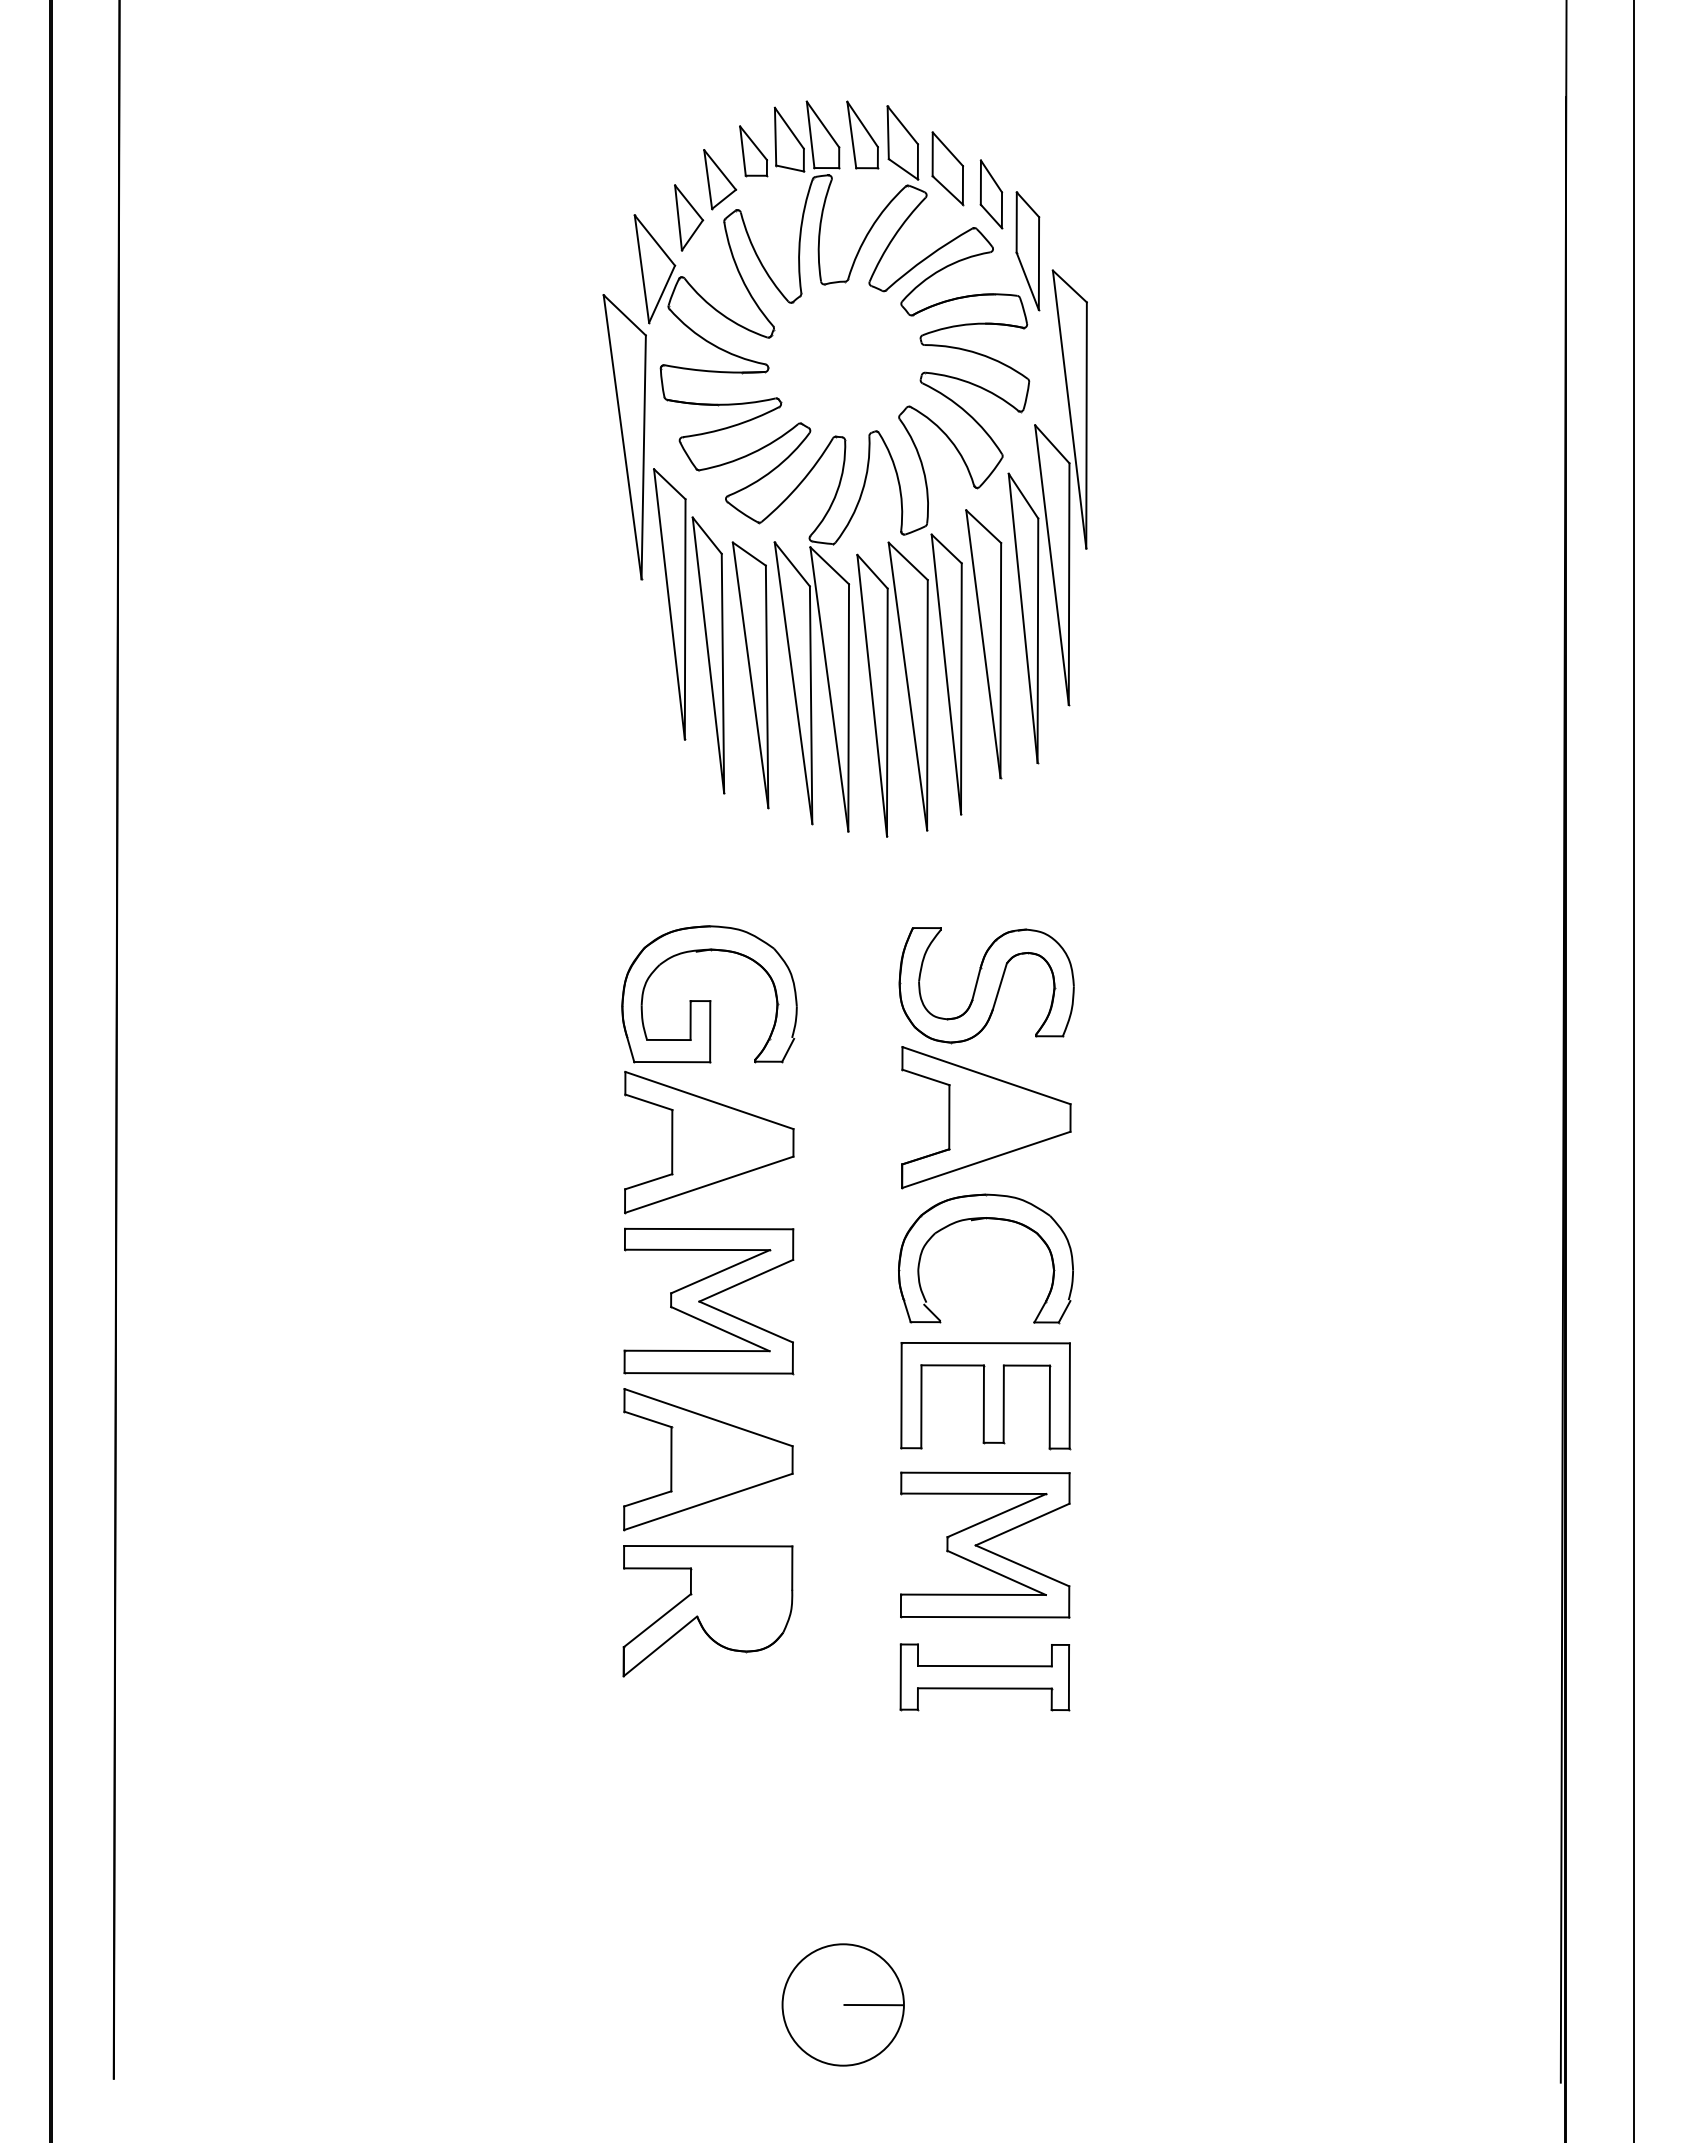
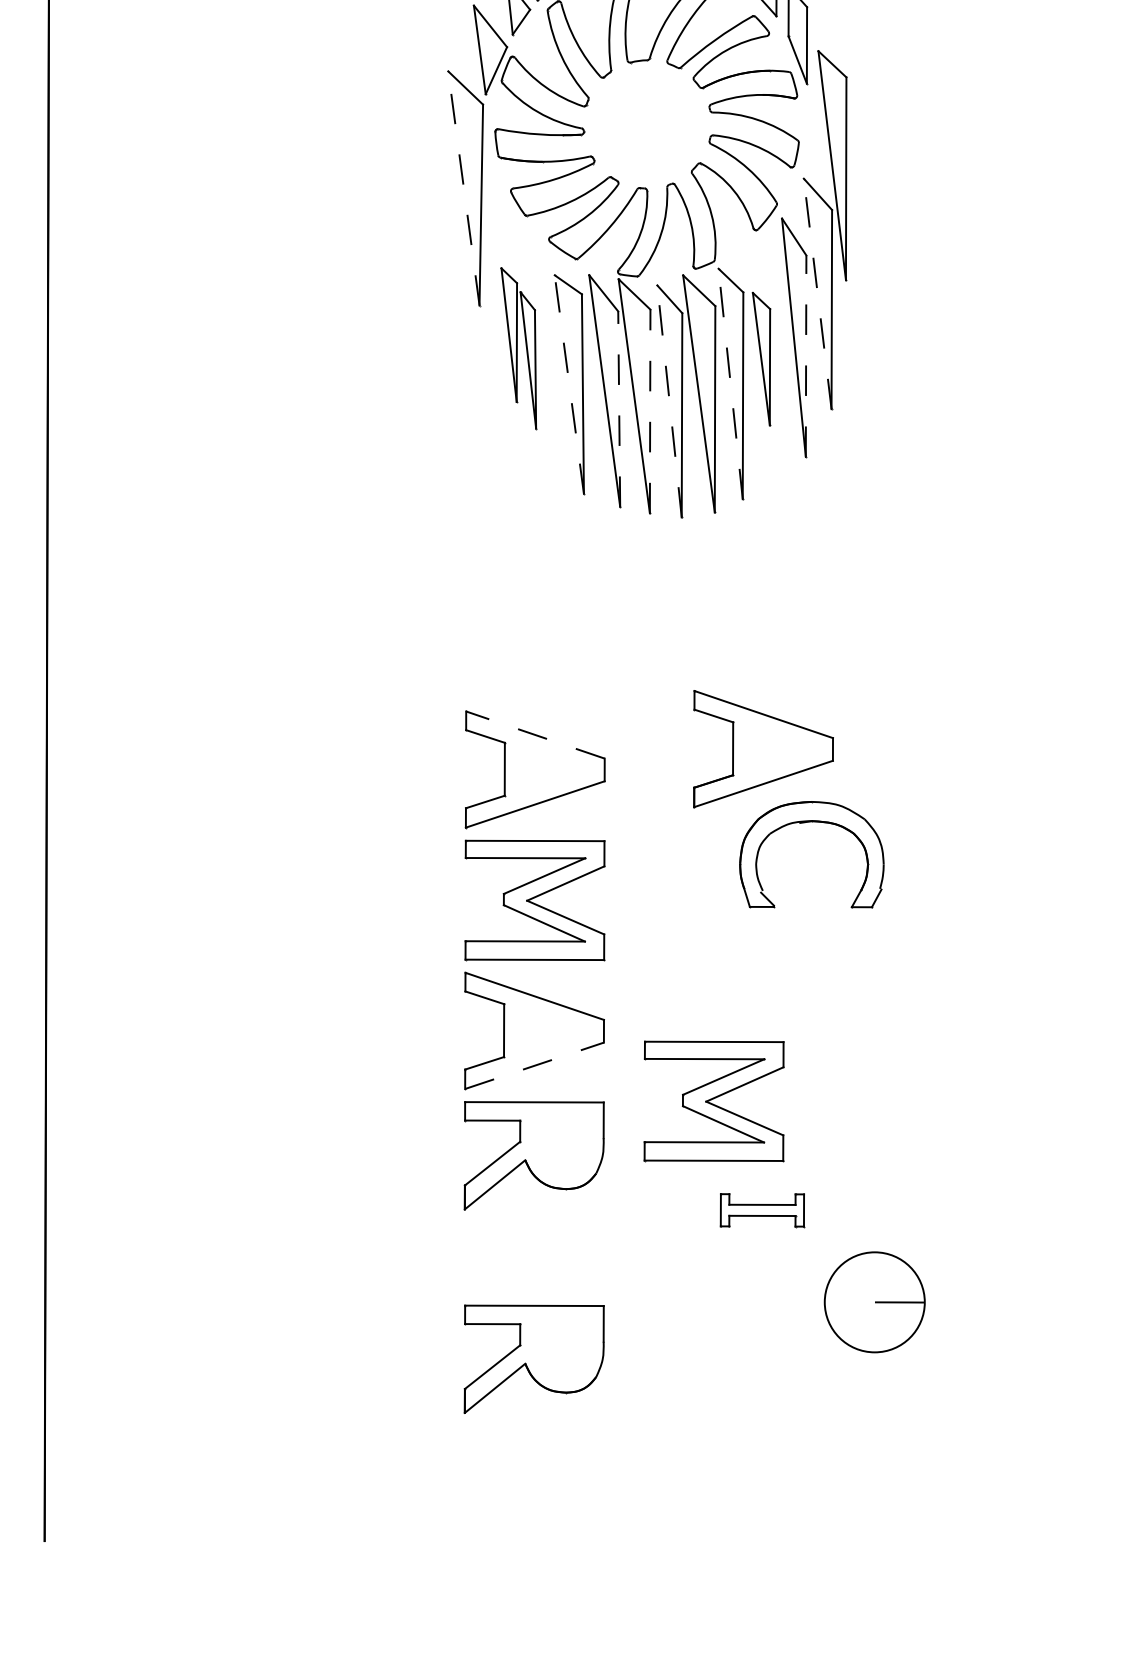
line: (622, 436) -> (463, 187), solid -> dashed
line: (1051, 565) -> (817, 294), solid -> dashed
part: (689, 631) -> (519, 348), size x0.6
line: (1037, 640) -> (805, 355), solid -> dashed
part: (983, 644) -> (761, 359), size x0.6
line: (946, 674) -> (730, 384), solid -> dashed
line: (750, 675) -> (569, 384), solid -> dashed
line: (872, 695) -> (669, 401), solid -> dashed
line: (811, 705) -> (619, 409), solid -> dashed
line: (848, 707) -> (650, 411), solid -> dashed
part: (986, 985) -> (763, 640), removed
part: (709, 994) -> (535, 647), removed
line: (709, 1100) -> (535, 735), solid -> dashed
part: (978, 1220) -> (805, 823), moved
part: (985, 1396) -> (762, 978), removed
line: (708, 1501) -> (534, 1065), solid -> dashed
part: (985, 1544) -> (714, 1100), moved
part: (984, 1677) -> (762, 1210), size x0.6
part: (707, 1858) -> (533, 1359), added
part: (842, 2004) -> (874, 1301), moved

